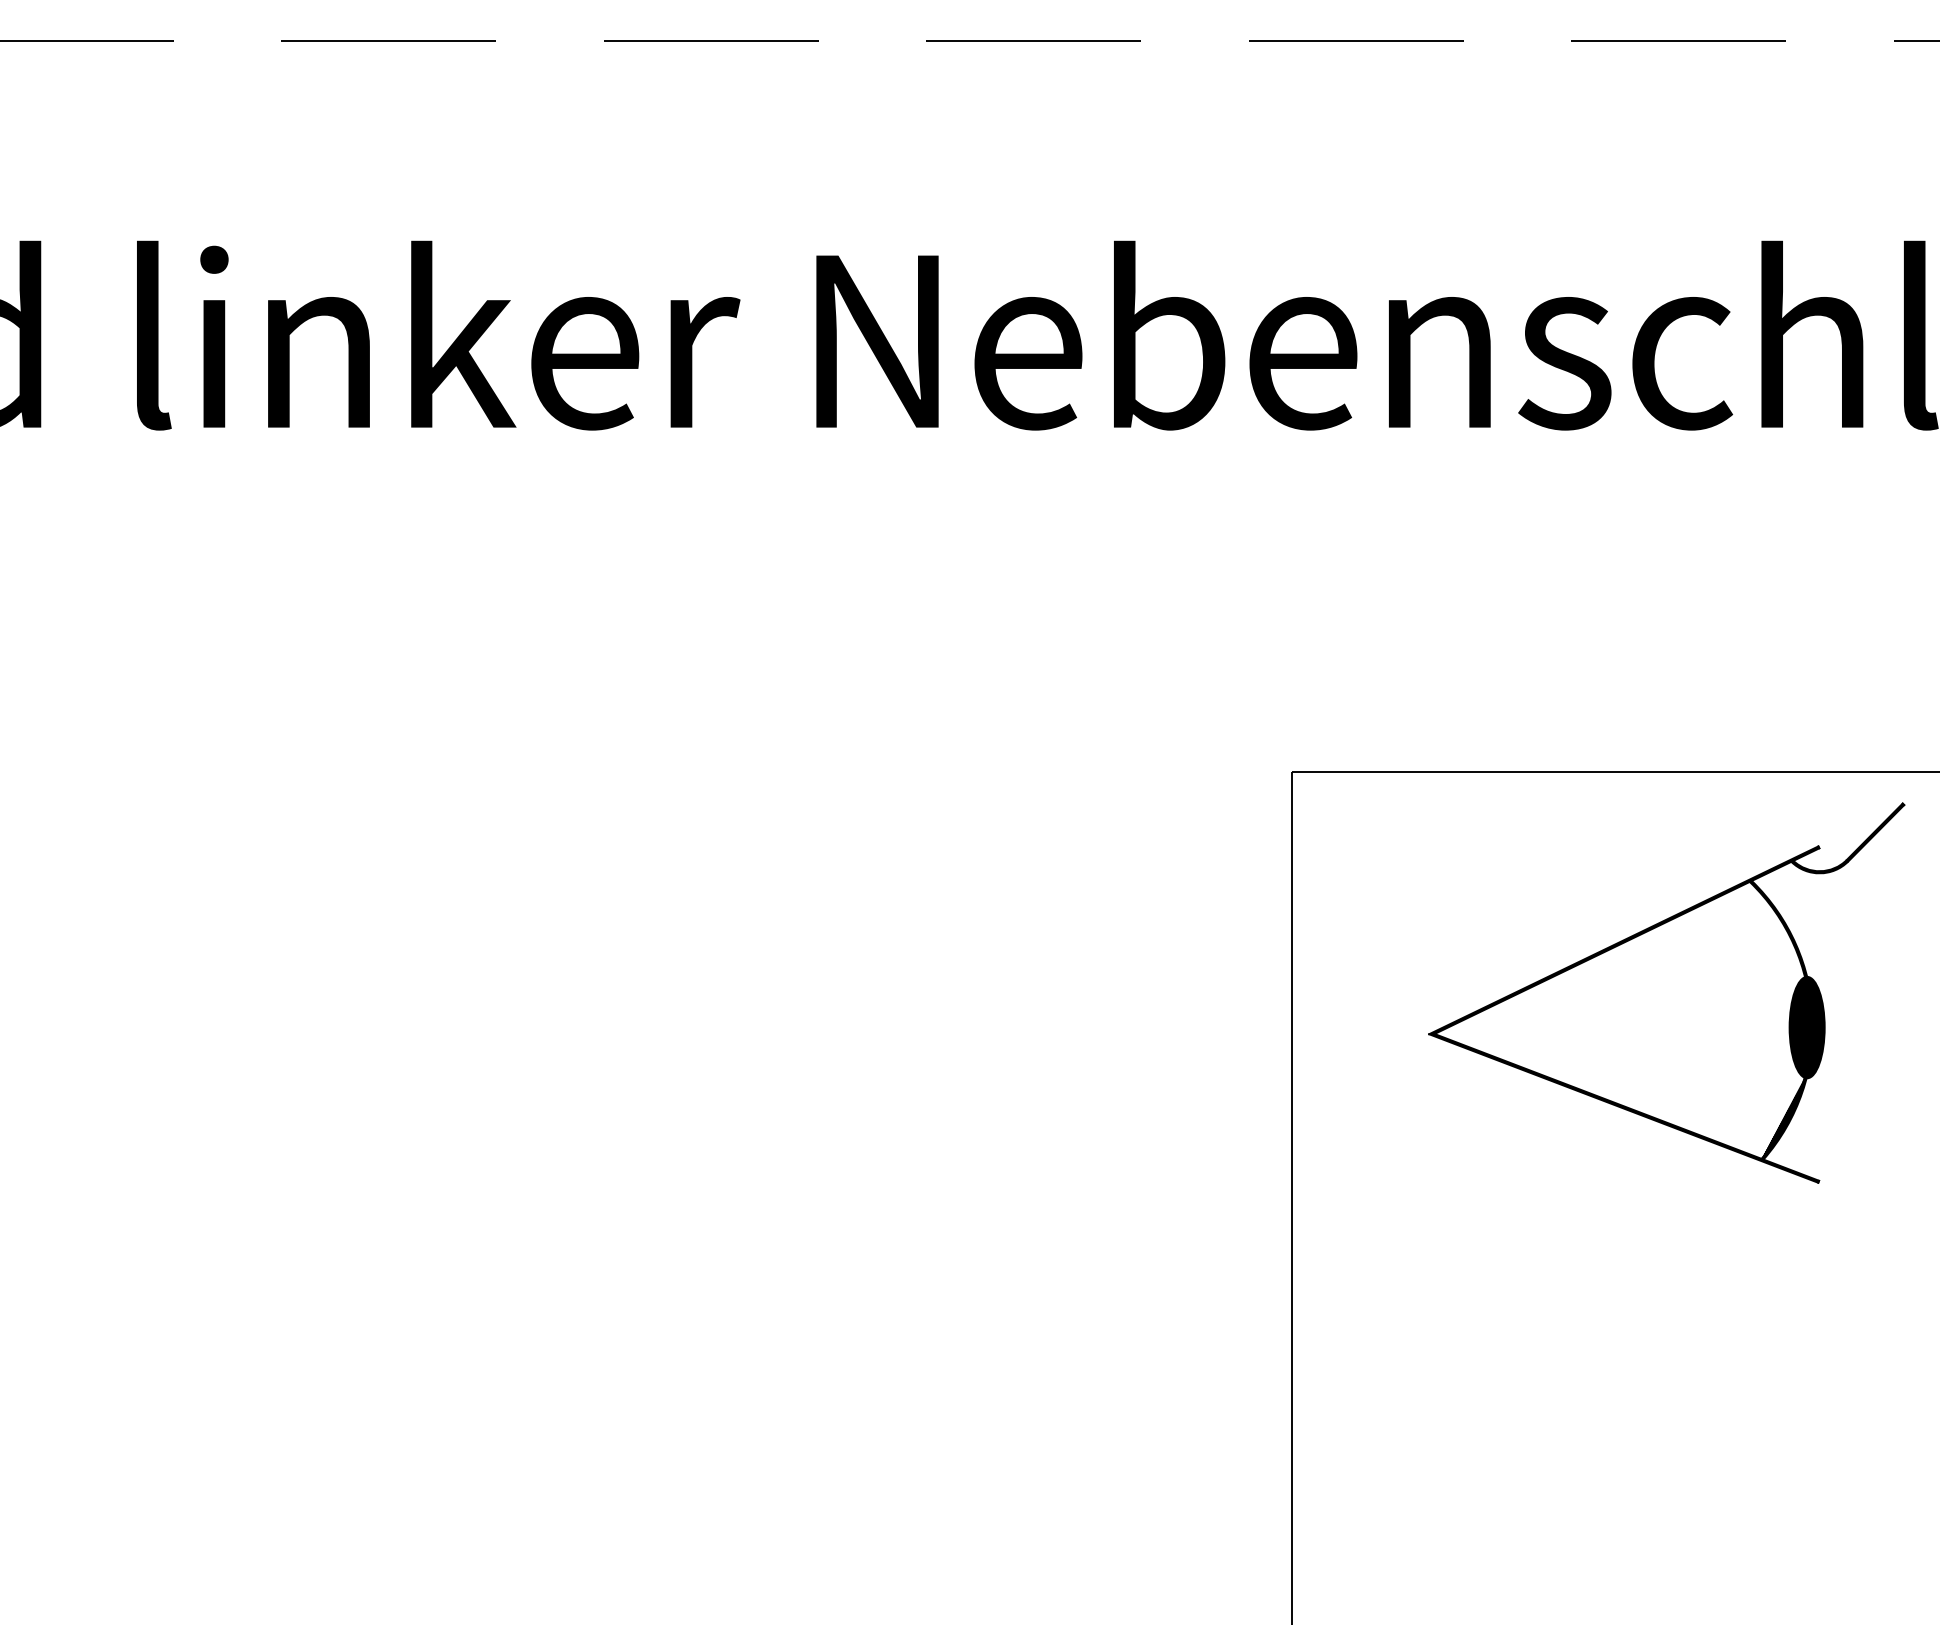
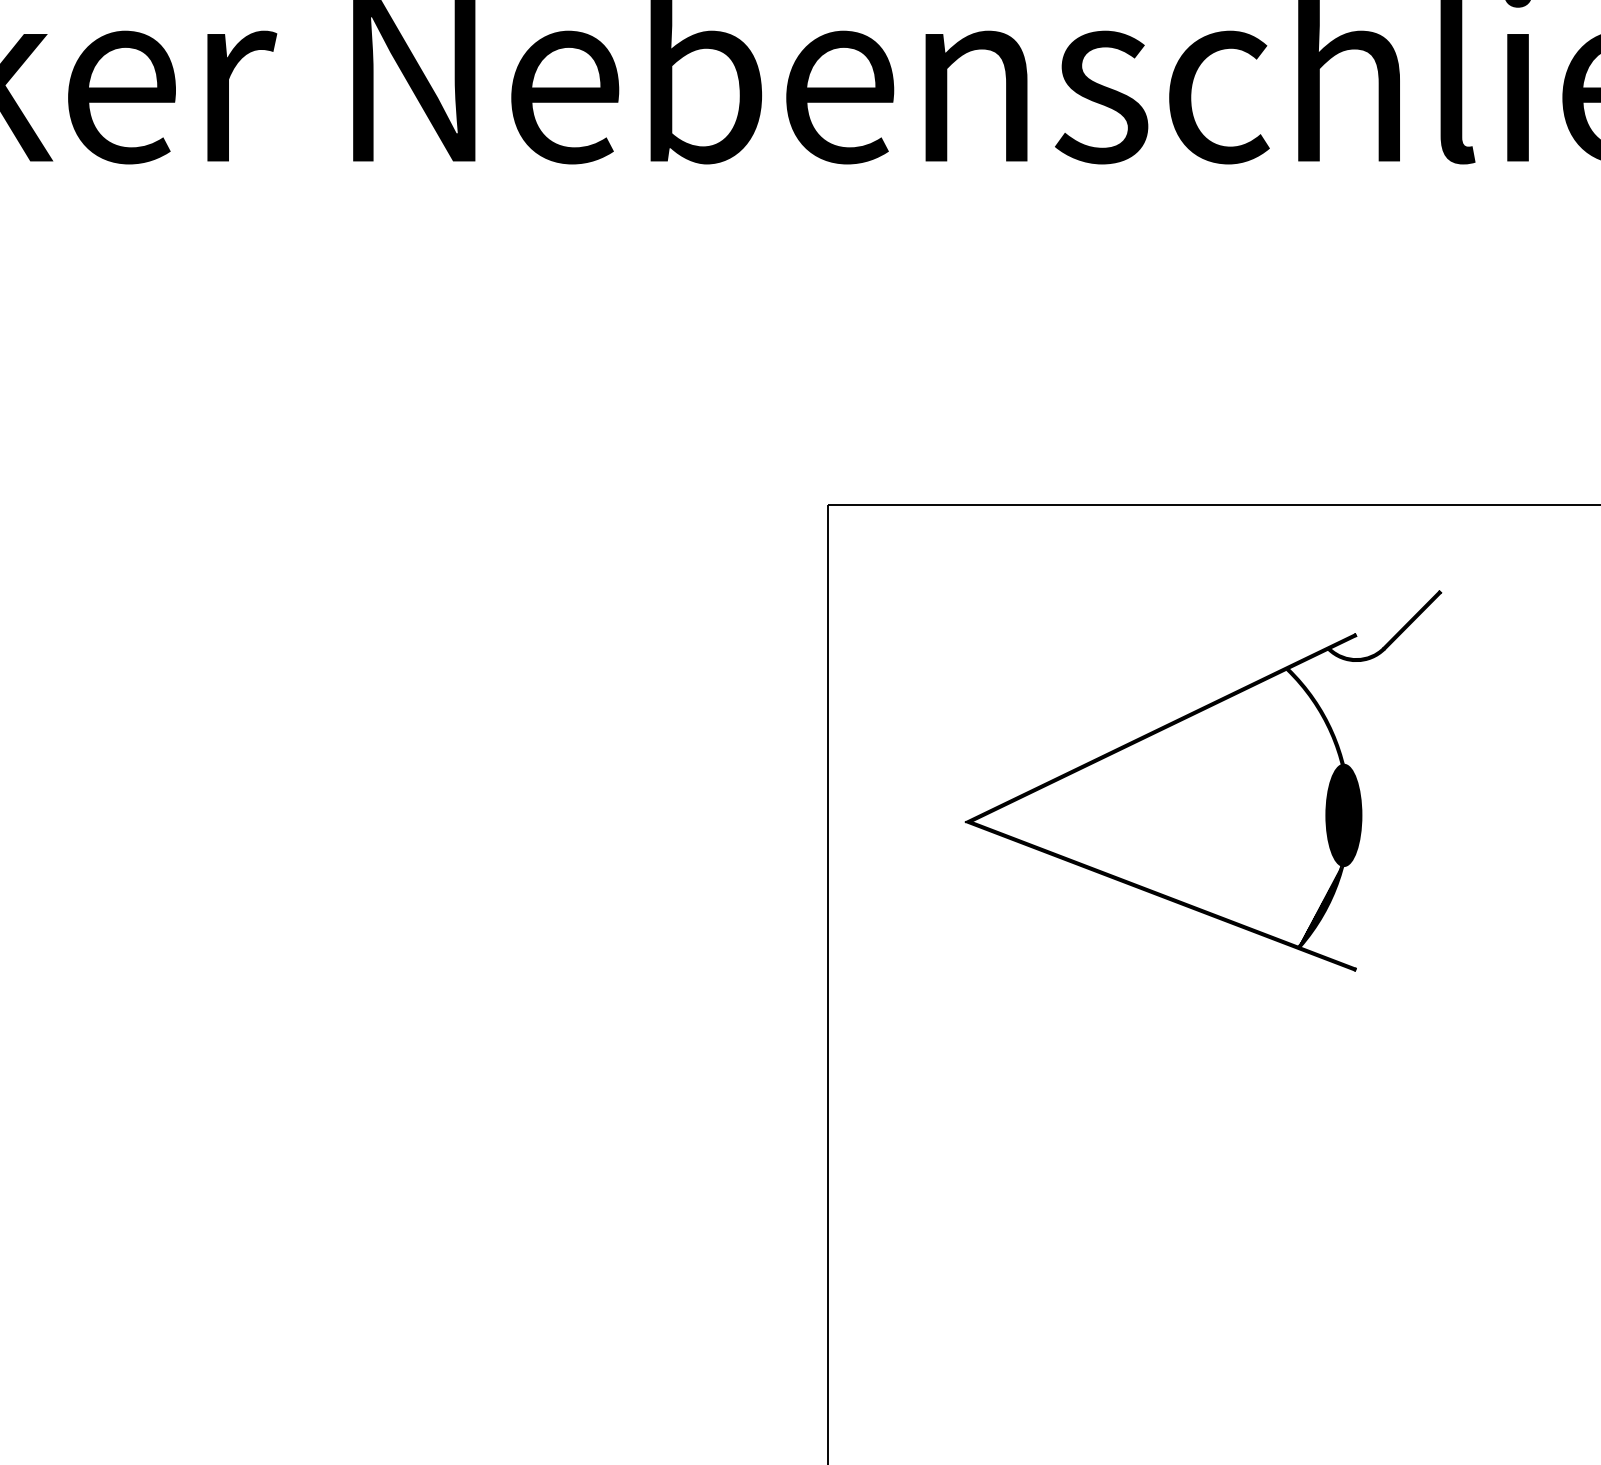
part: (1666, 992) -> (1203, 780), moved

